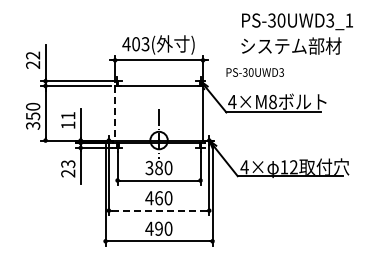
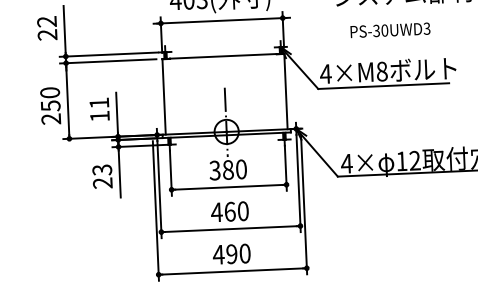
text: (254, 72) -> (389, 30), moved
line: (115, 113) -> (164, 97), dashed -> solid
text: (33, 125) -> (51, 118), 350 -> 250
line: (159, 210) -> (231, 228), dashed -> solid

